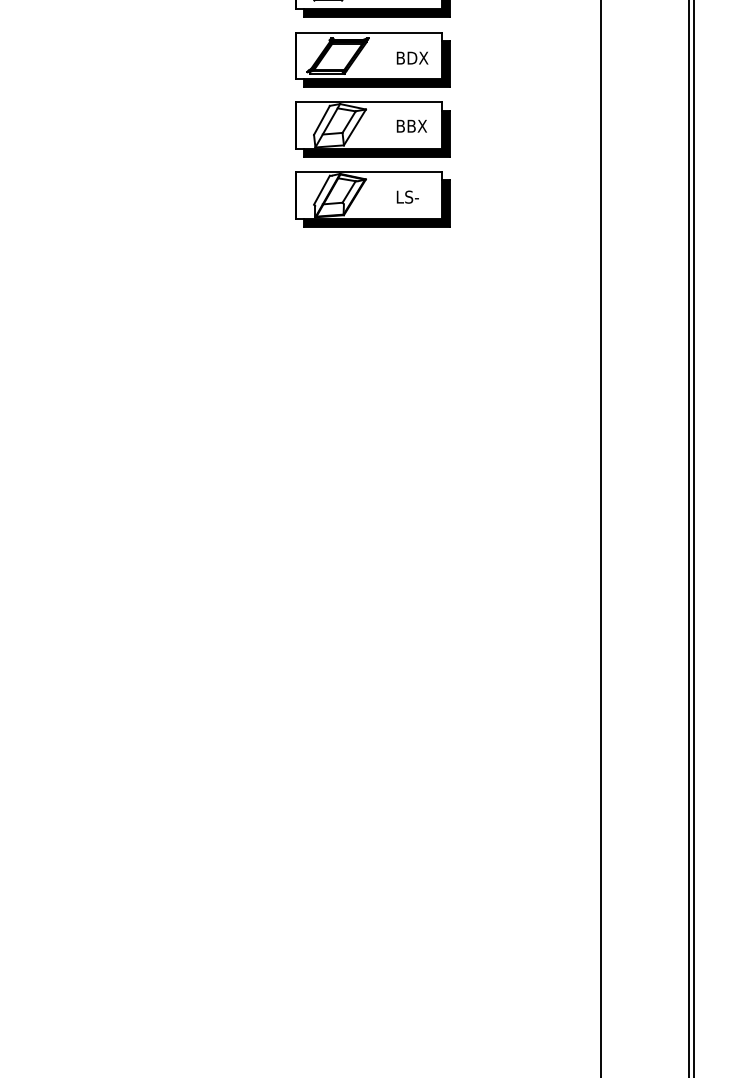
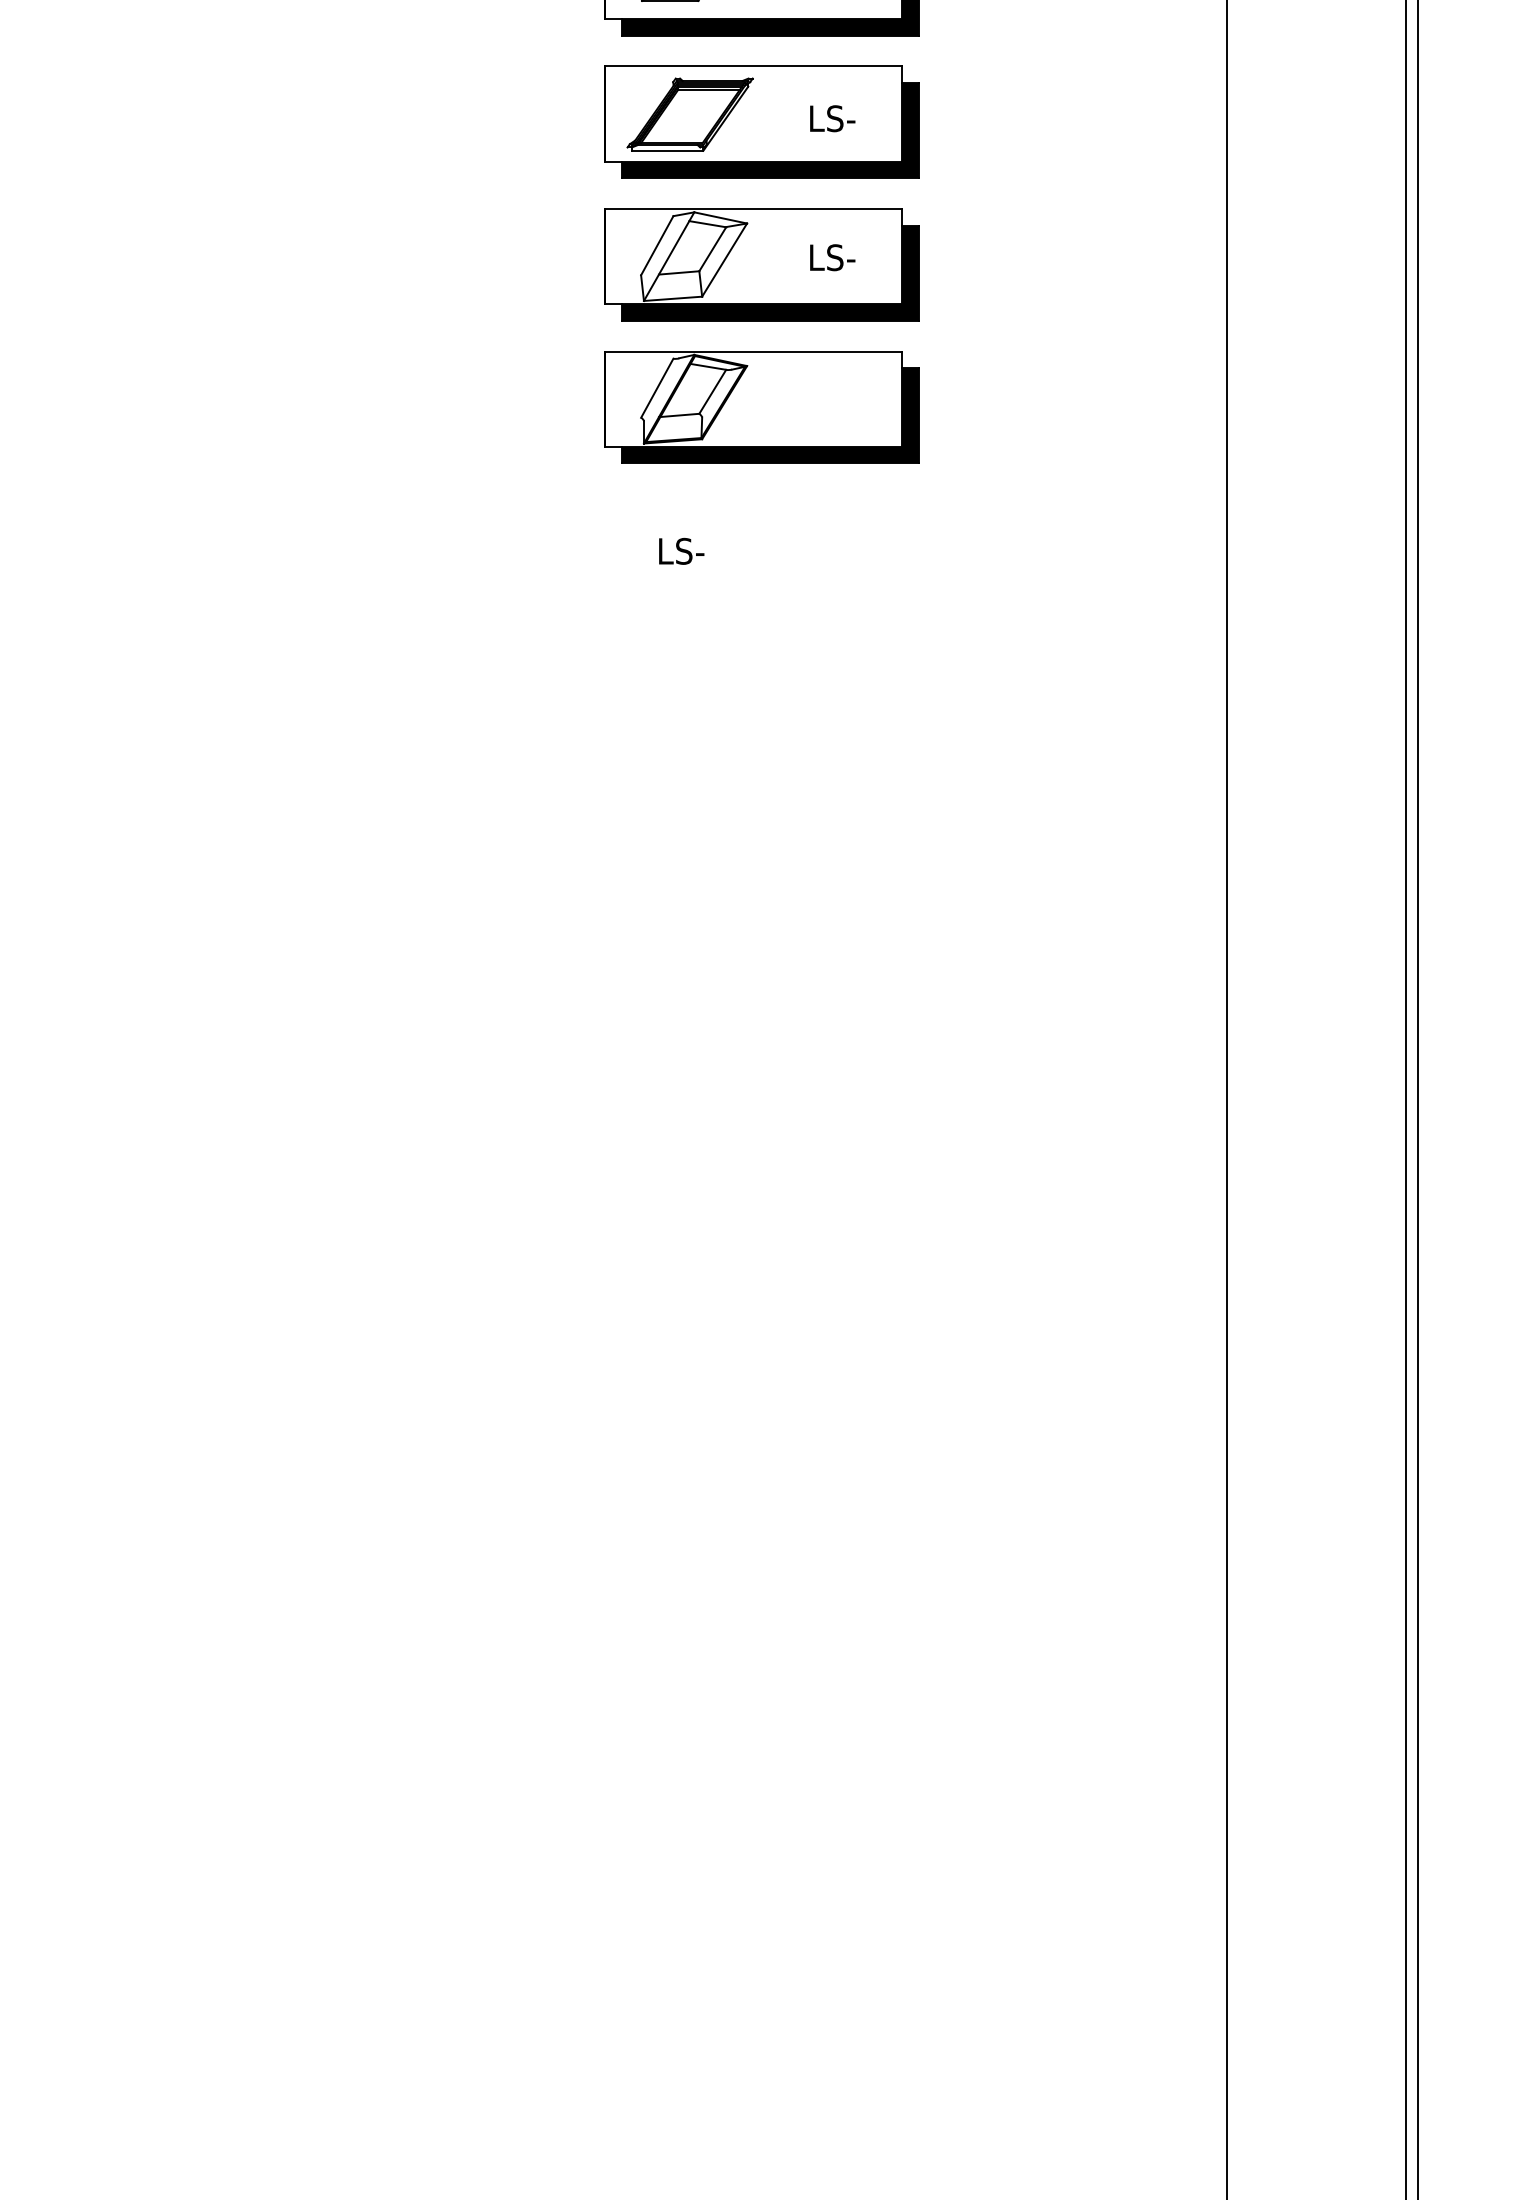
text: (413, 57) -> (844, 117), BDX -> LS-
text: (412, 125) -> (842, 256), BBX -> LS-
text: (407, 196) -> (680, 550), moved

